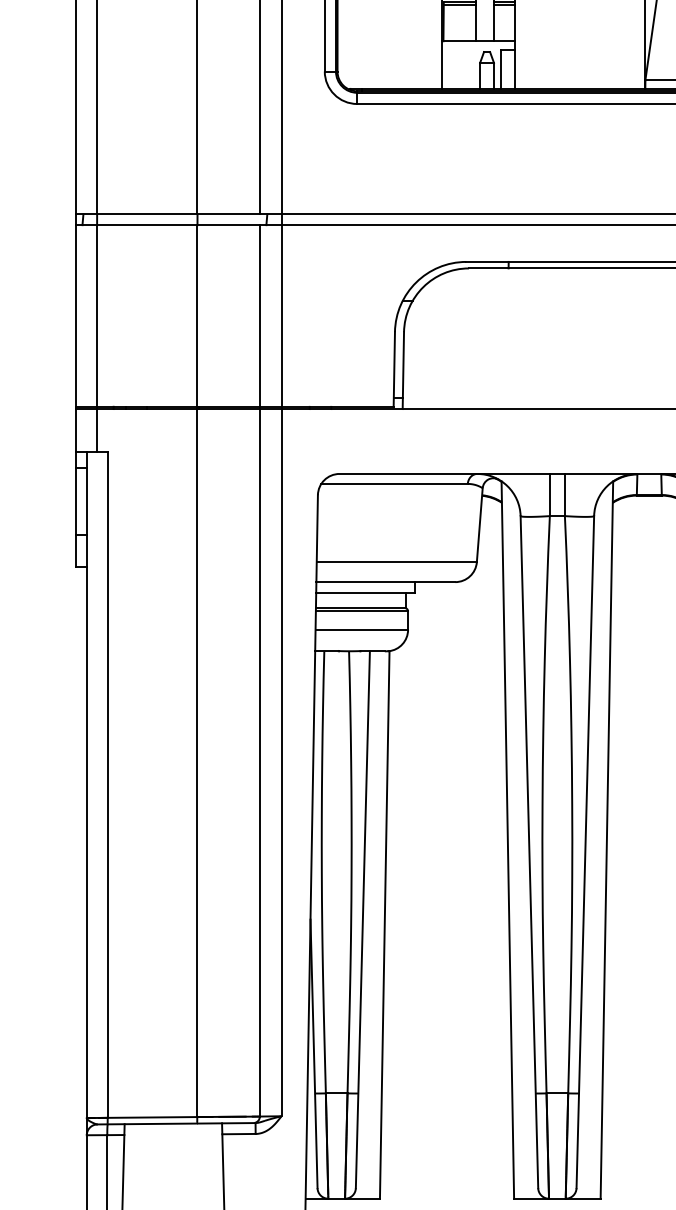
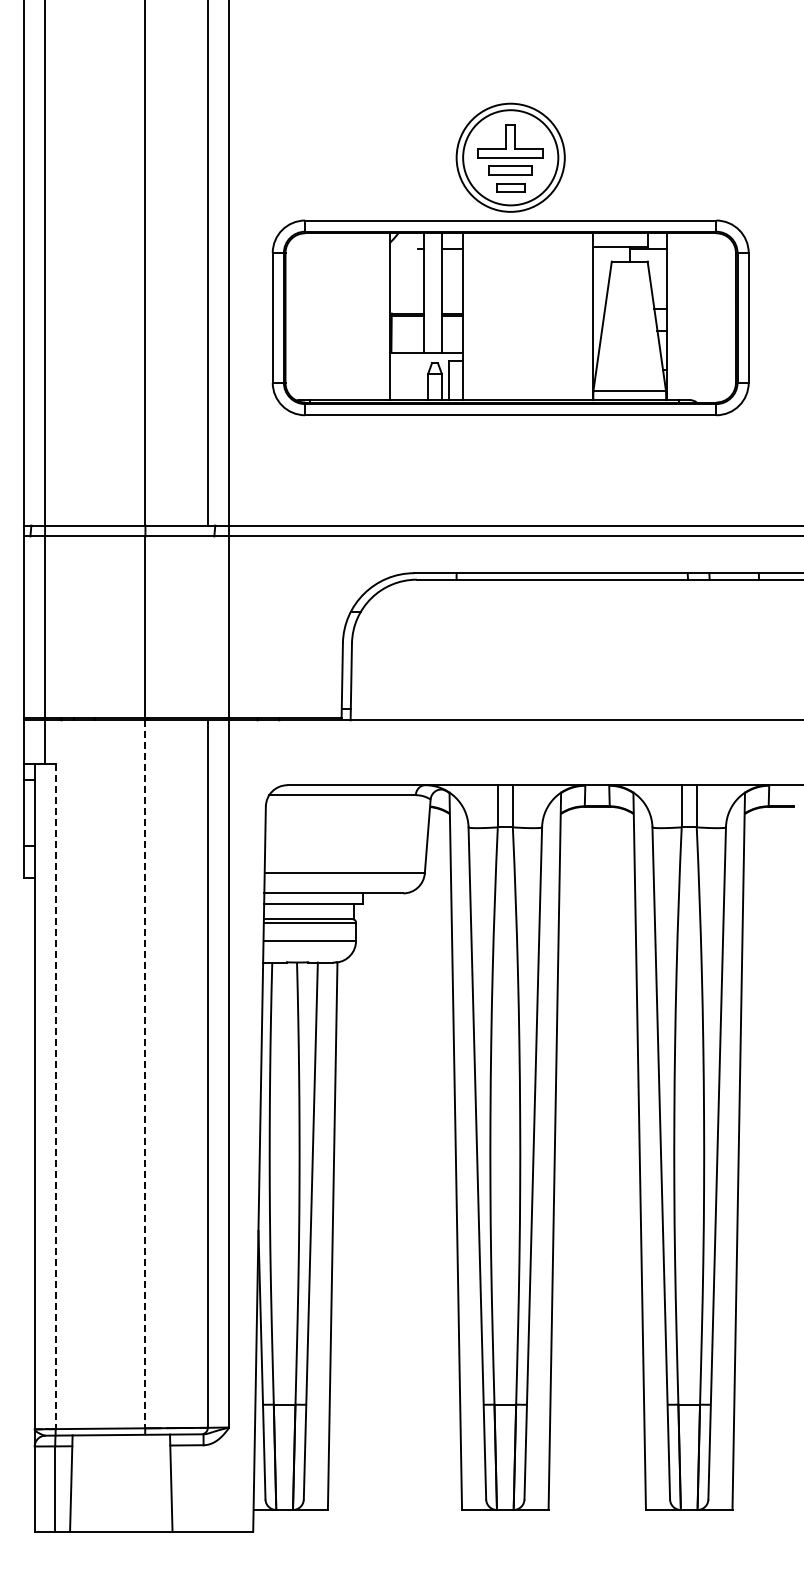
line: (259, 316) -> (207, 627), removed
line: (197, 763) -> (145, 1074), solid -> dashed
line: (107, 785) -> (55, 1096), solid -> dashed

